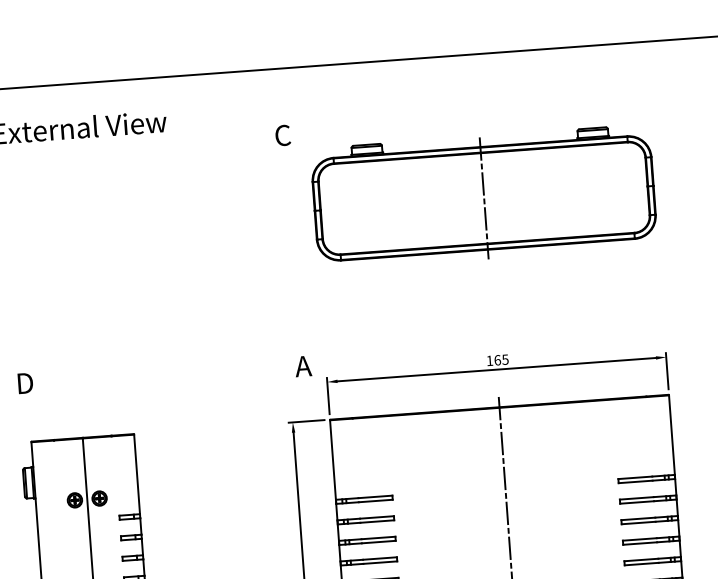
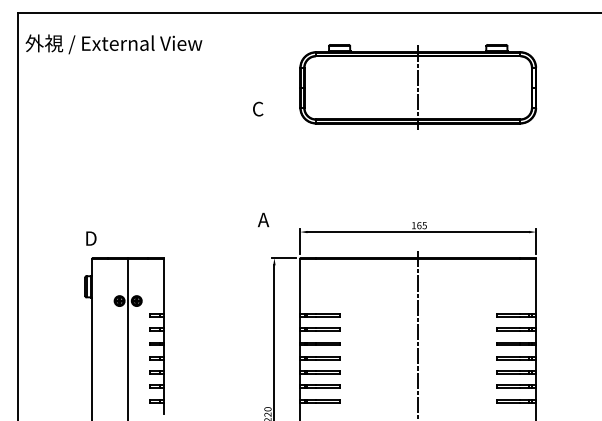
text: (283, 134) -> (258, 108), moved
part: (482, 196) -> (417, 86), moved
text: (303, 365) -> (263, 219), moved
text: (25, 383) -> (91, 238), moved

